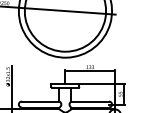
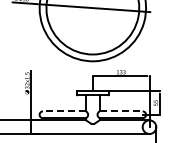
line: (40, 101) -> (64, 111), solid -> dashed
line: (90, 101) -> (121, 111), solid -> dashed

